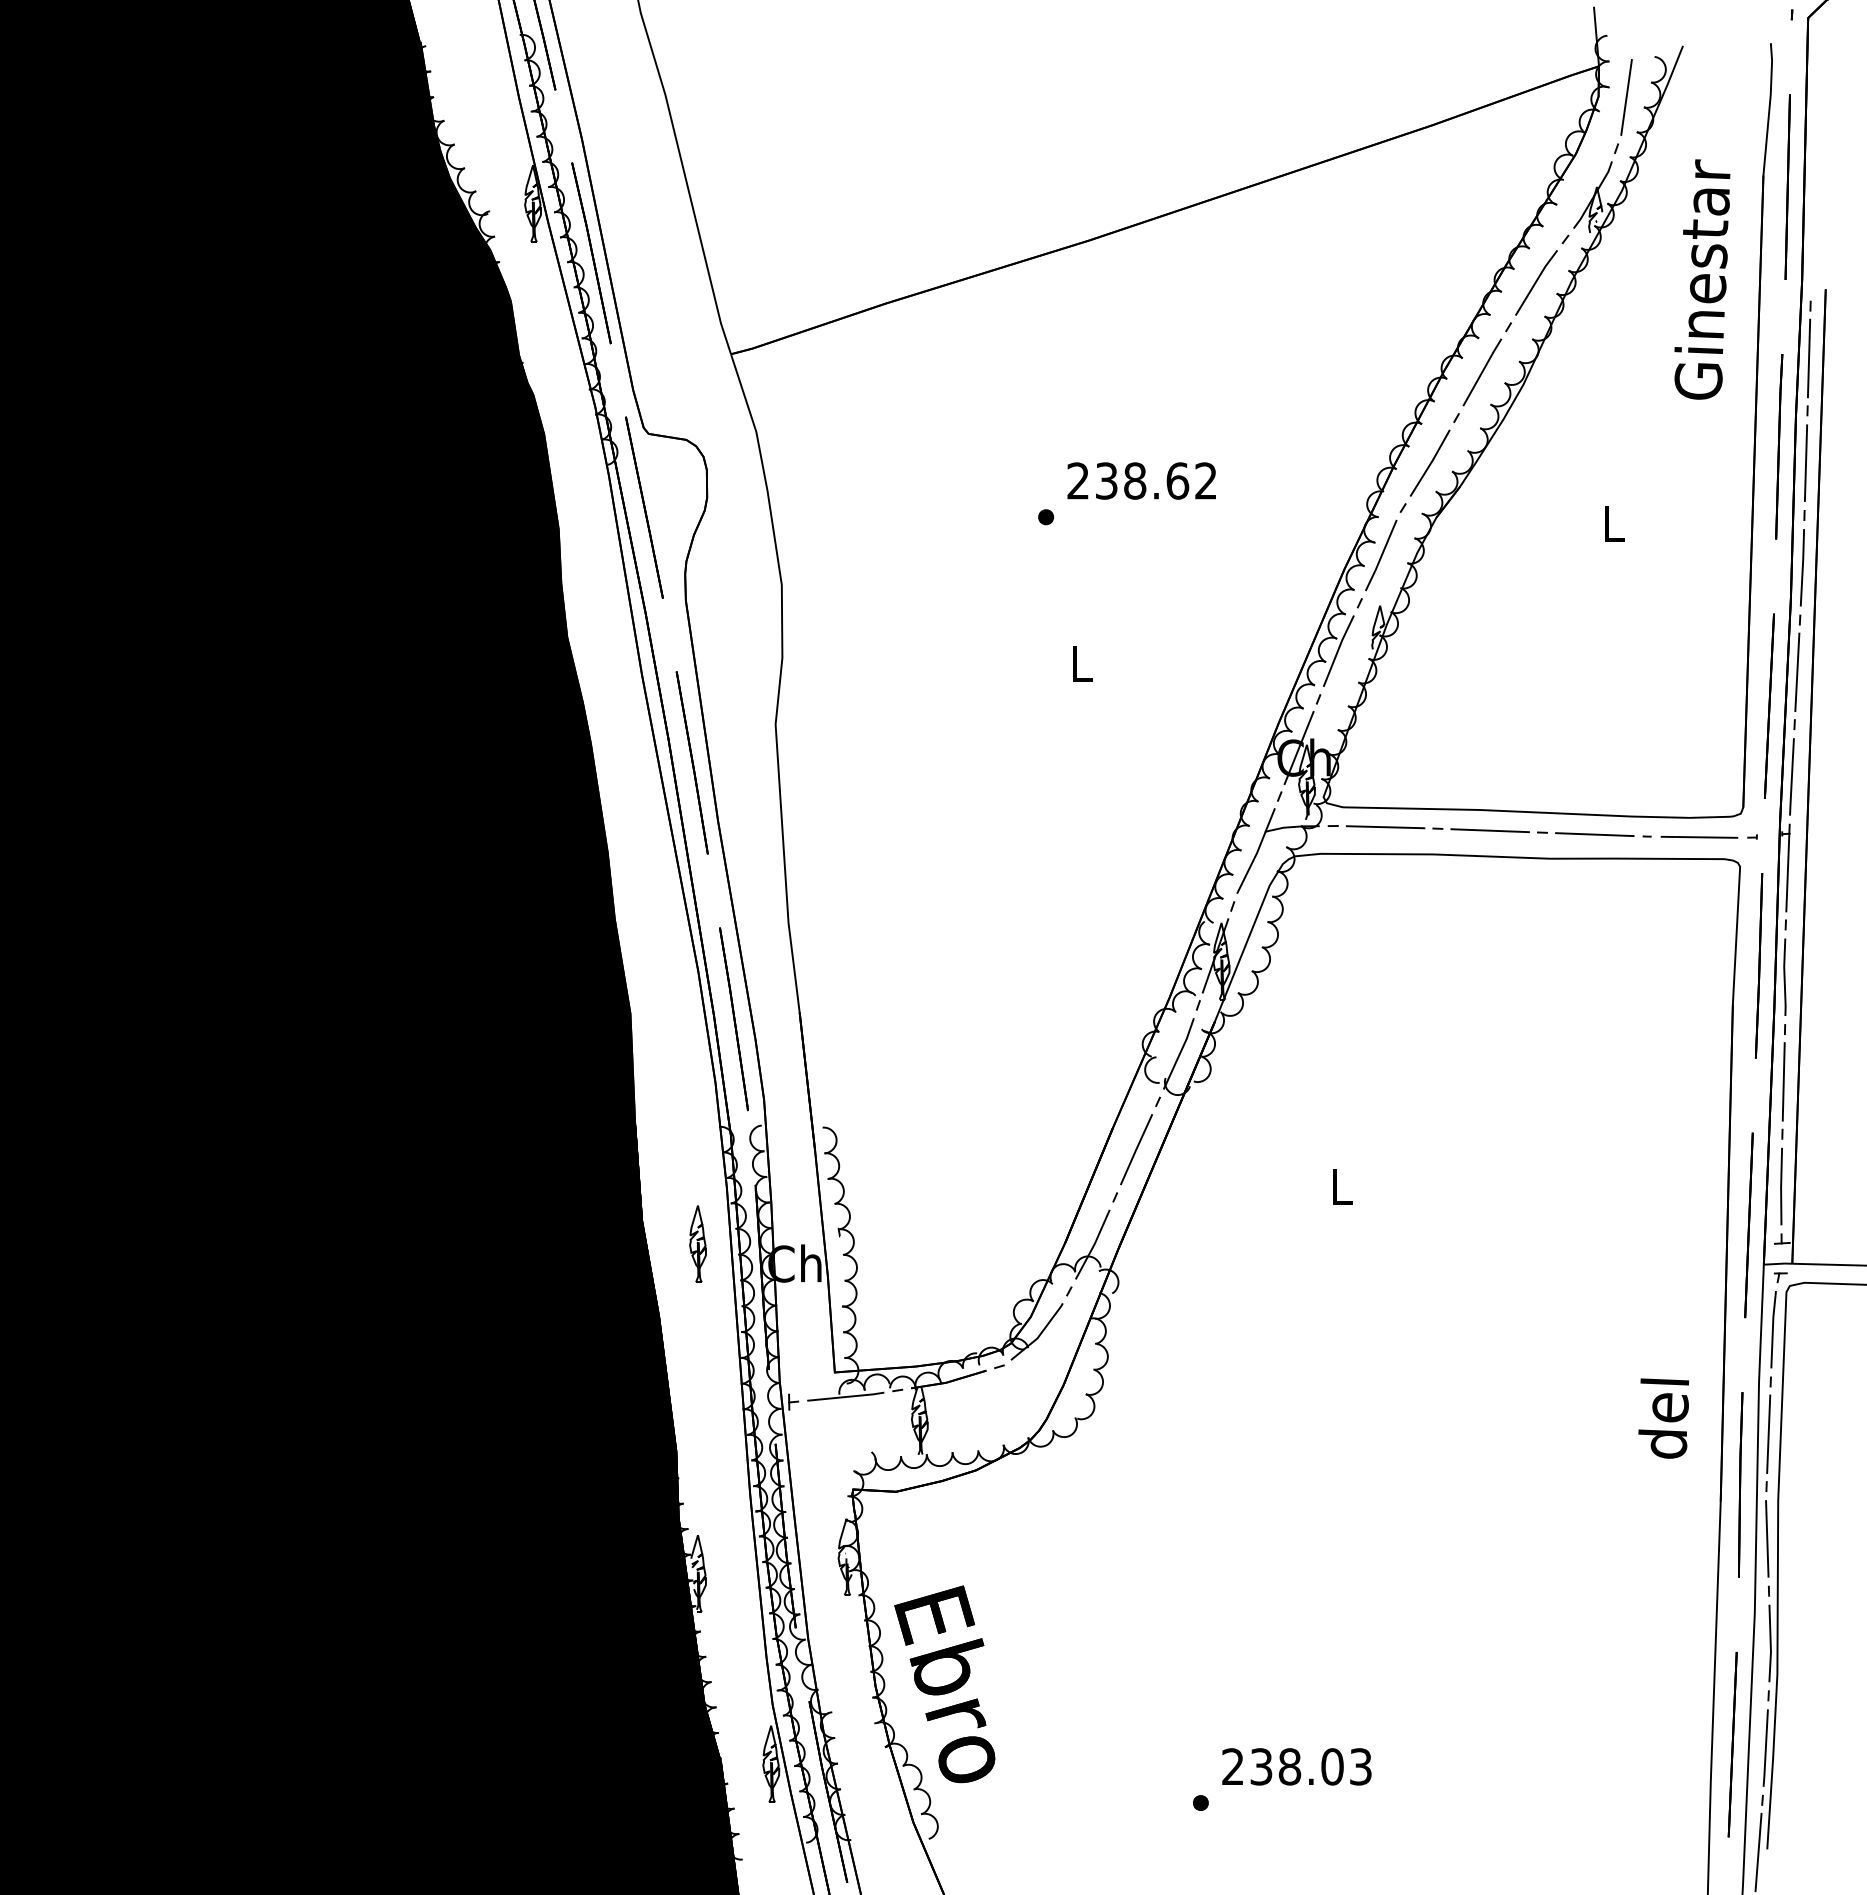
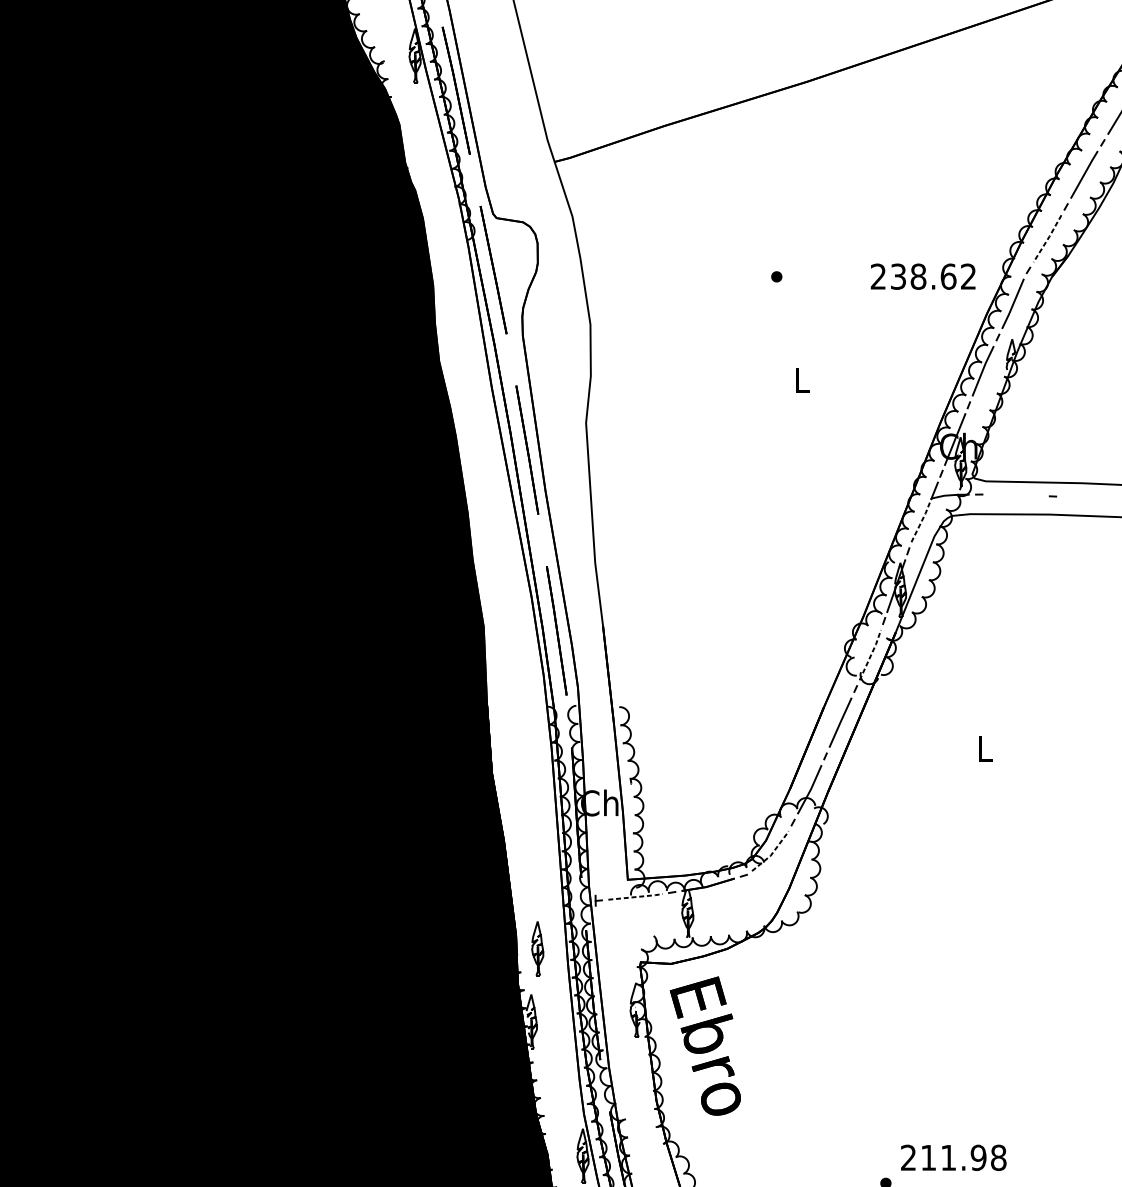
line: (1430, 463) -> (1047, 238), solid -> dashed
text: (1141, 480) -> (923, 276), moved
line: (1385, 827) -> (1016, 495), removed
line: (1489, 830) -> (1089, 497), removed
line: (1251, 863) -> (921, 520), solid -> dashed
line: (1180, 1053) -> (871, 654), solid -> dashed
part: (697, 1243) -> (537, 948), moved
line: (1040, 1334) -> (772, 853), solid -> dashed
line: (846, 1396) -> (636, 896), solid -> dashed
text: (944, 1684) -> (705, 1046), moved
text: (1311, 1766) -> (963, 1157), 238.03 -> 211.98

